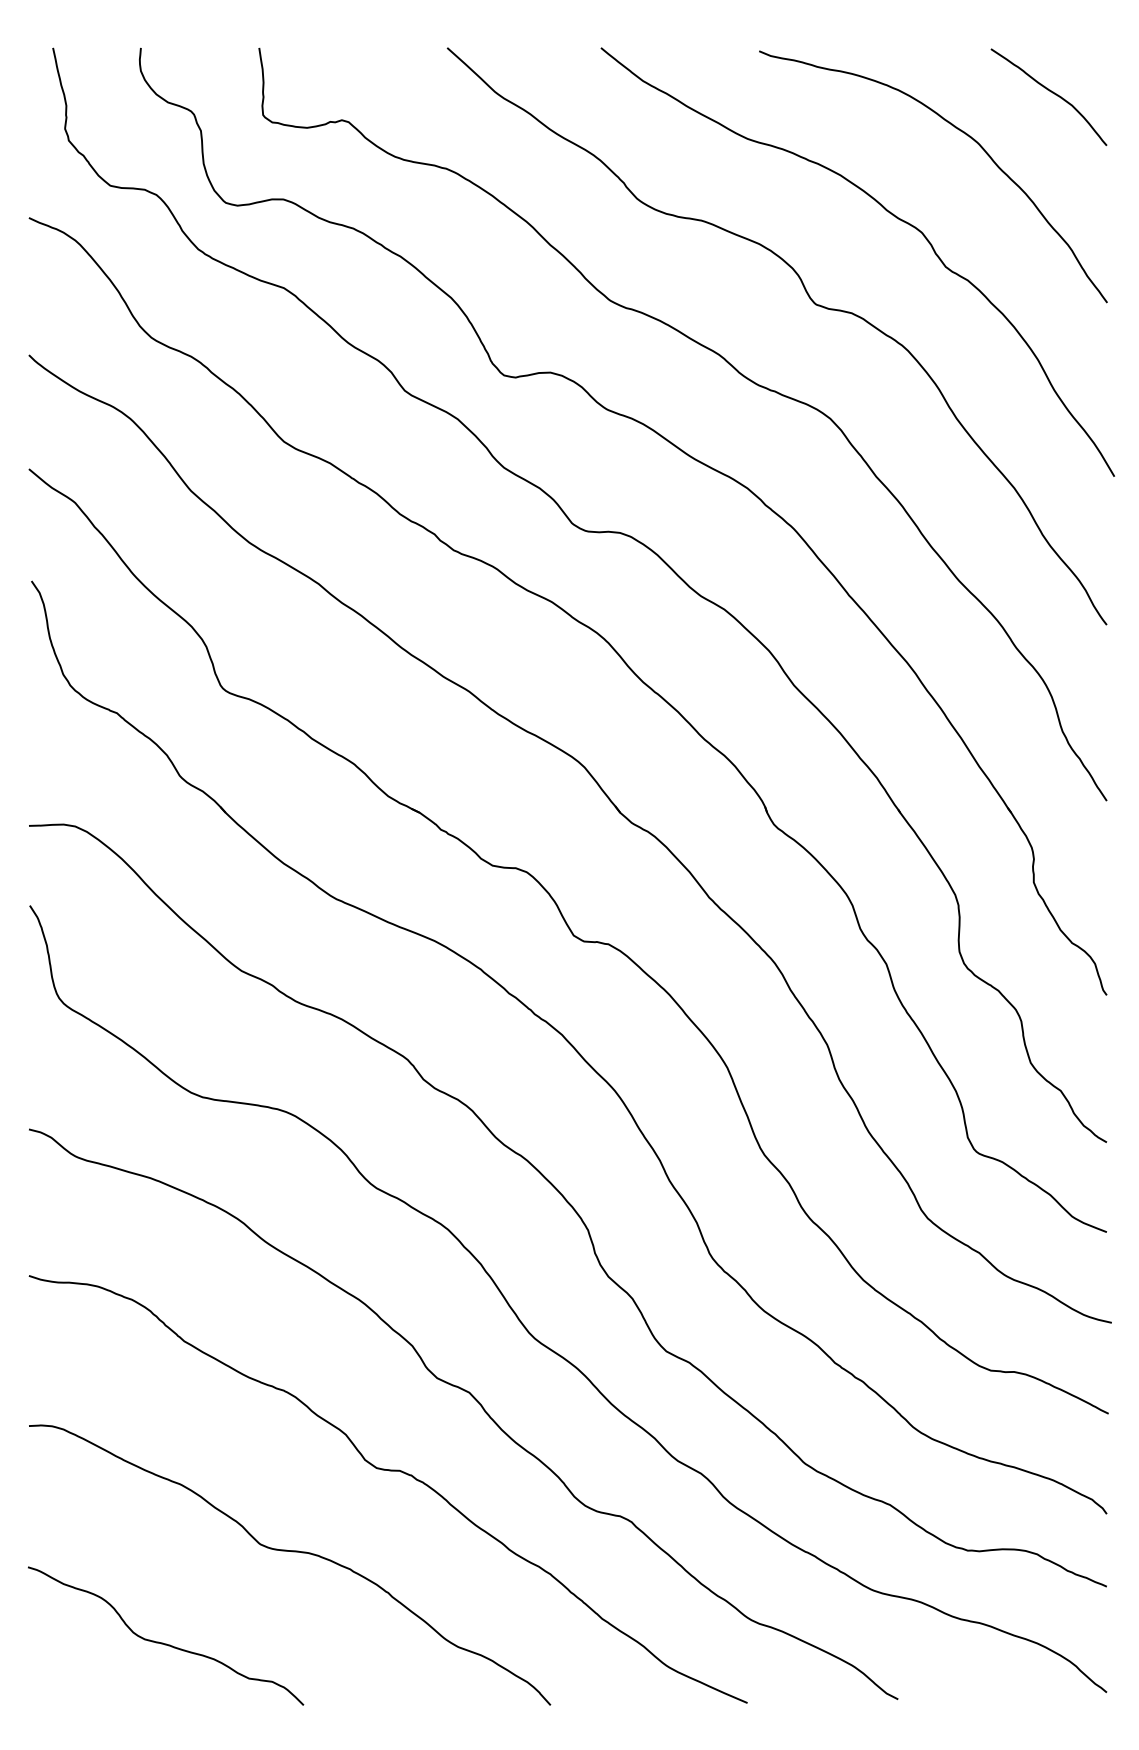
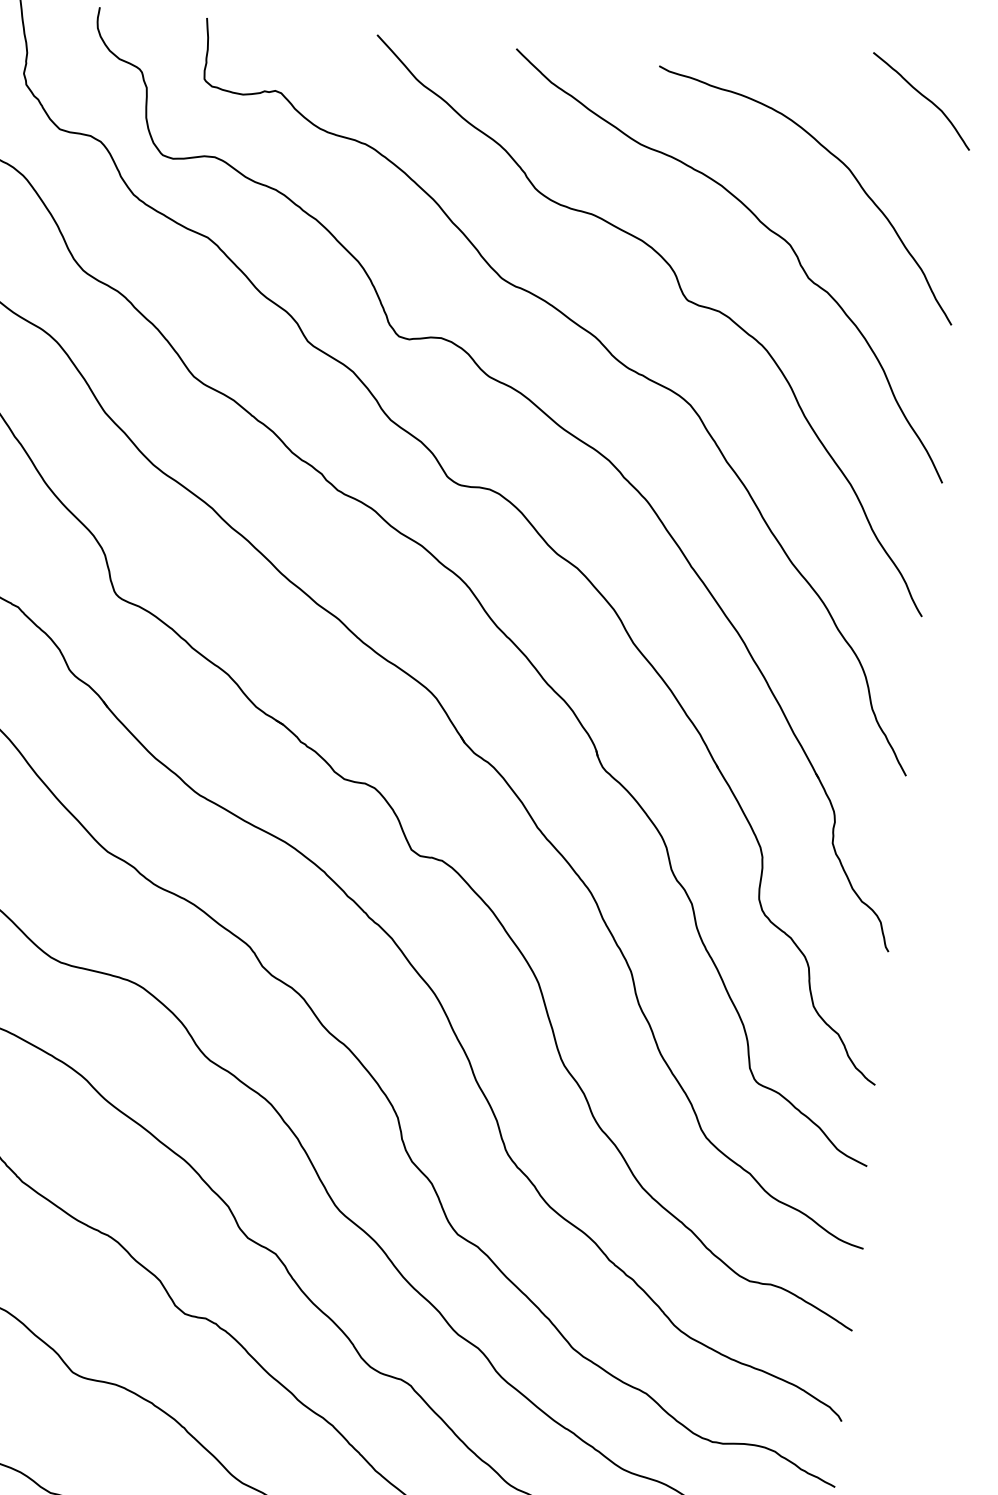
curve: (1050, 92) -> (923, 97), moved

